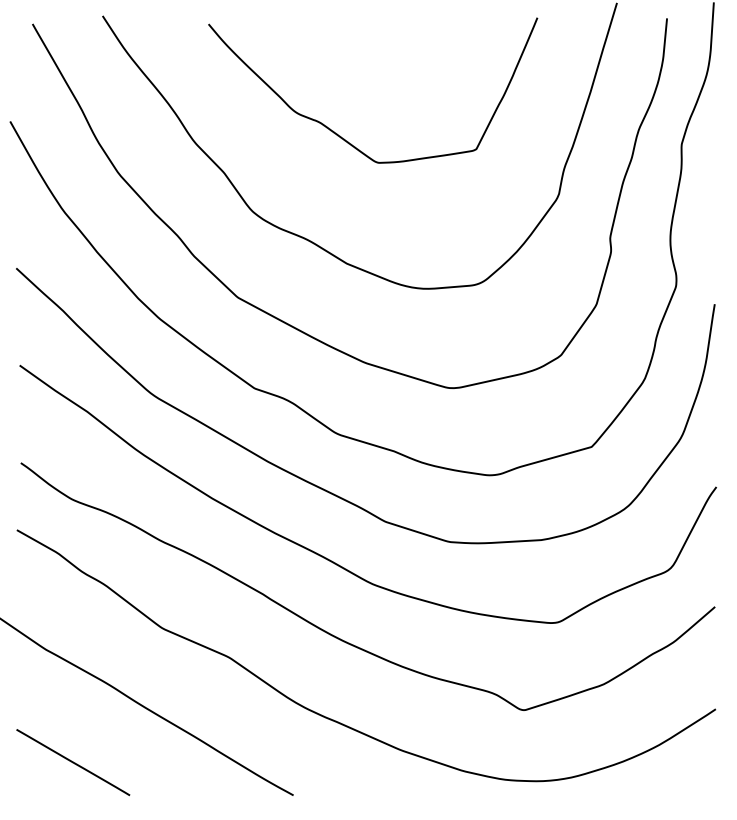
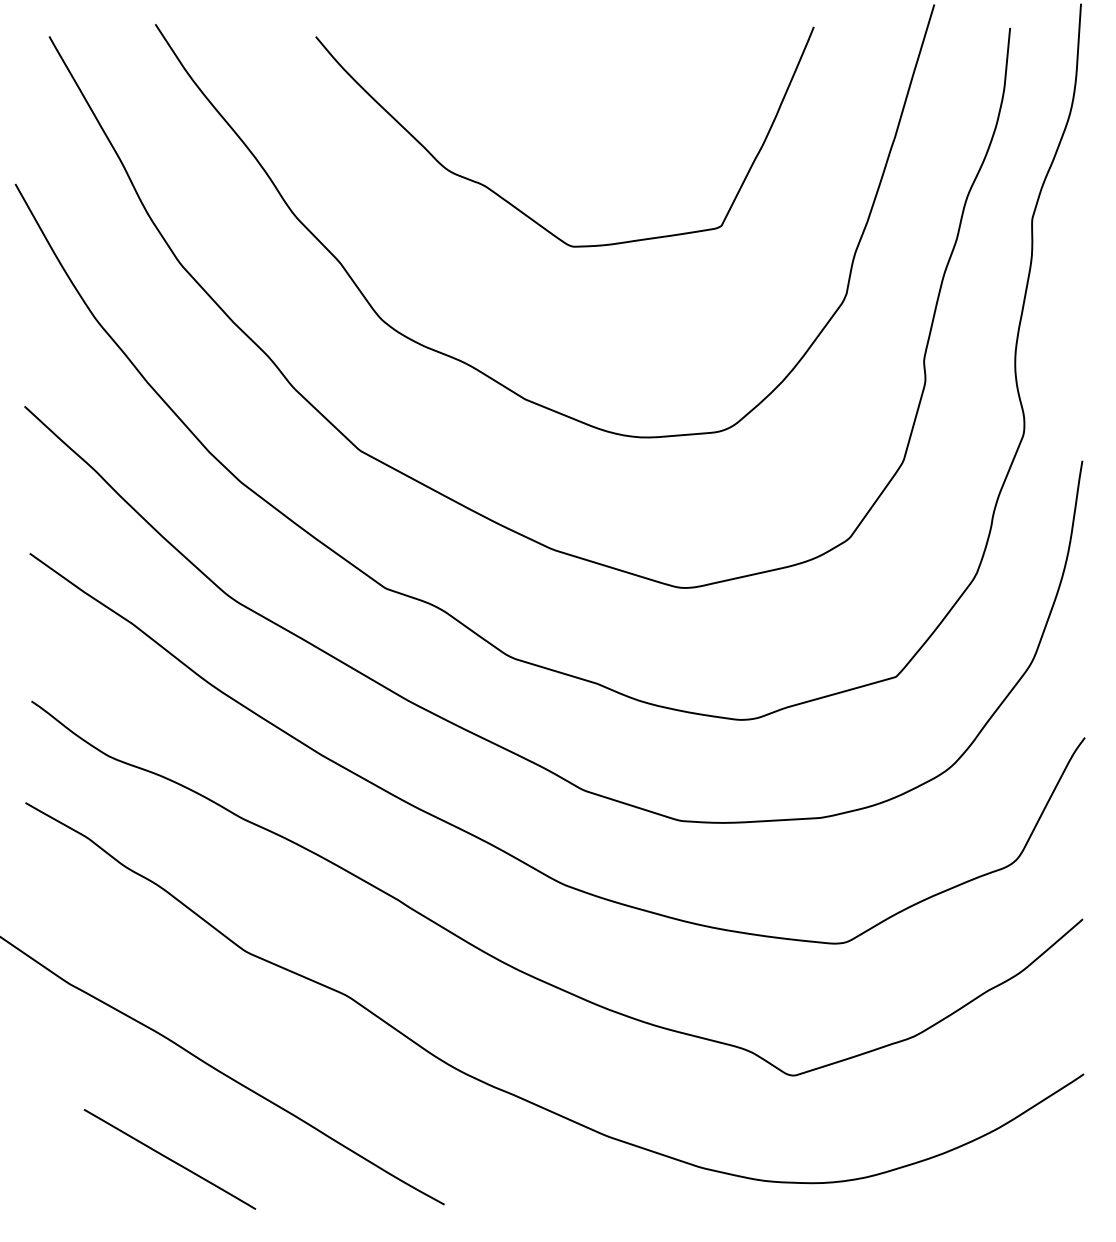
line: (73, 762) -> (170, 1159), moved

